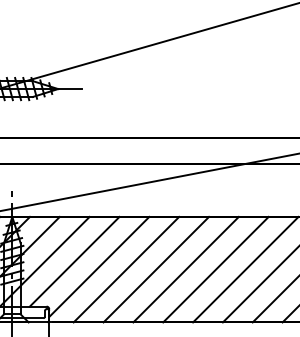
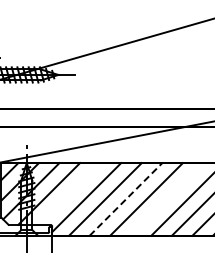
line: (74, 261) -> (69, 193), removed
line: (157, 269) -> (126, 199), solid -> dashed
line: (215, 269) -> (166, 199), removed

